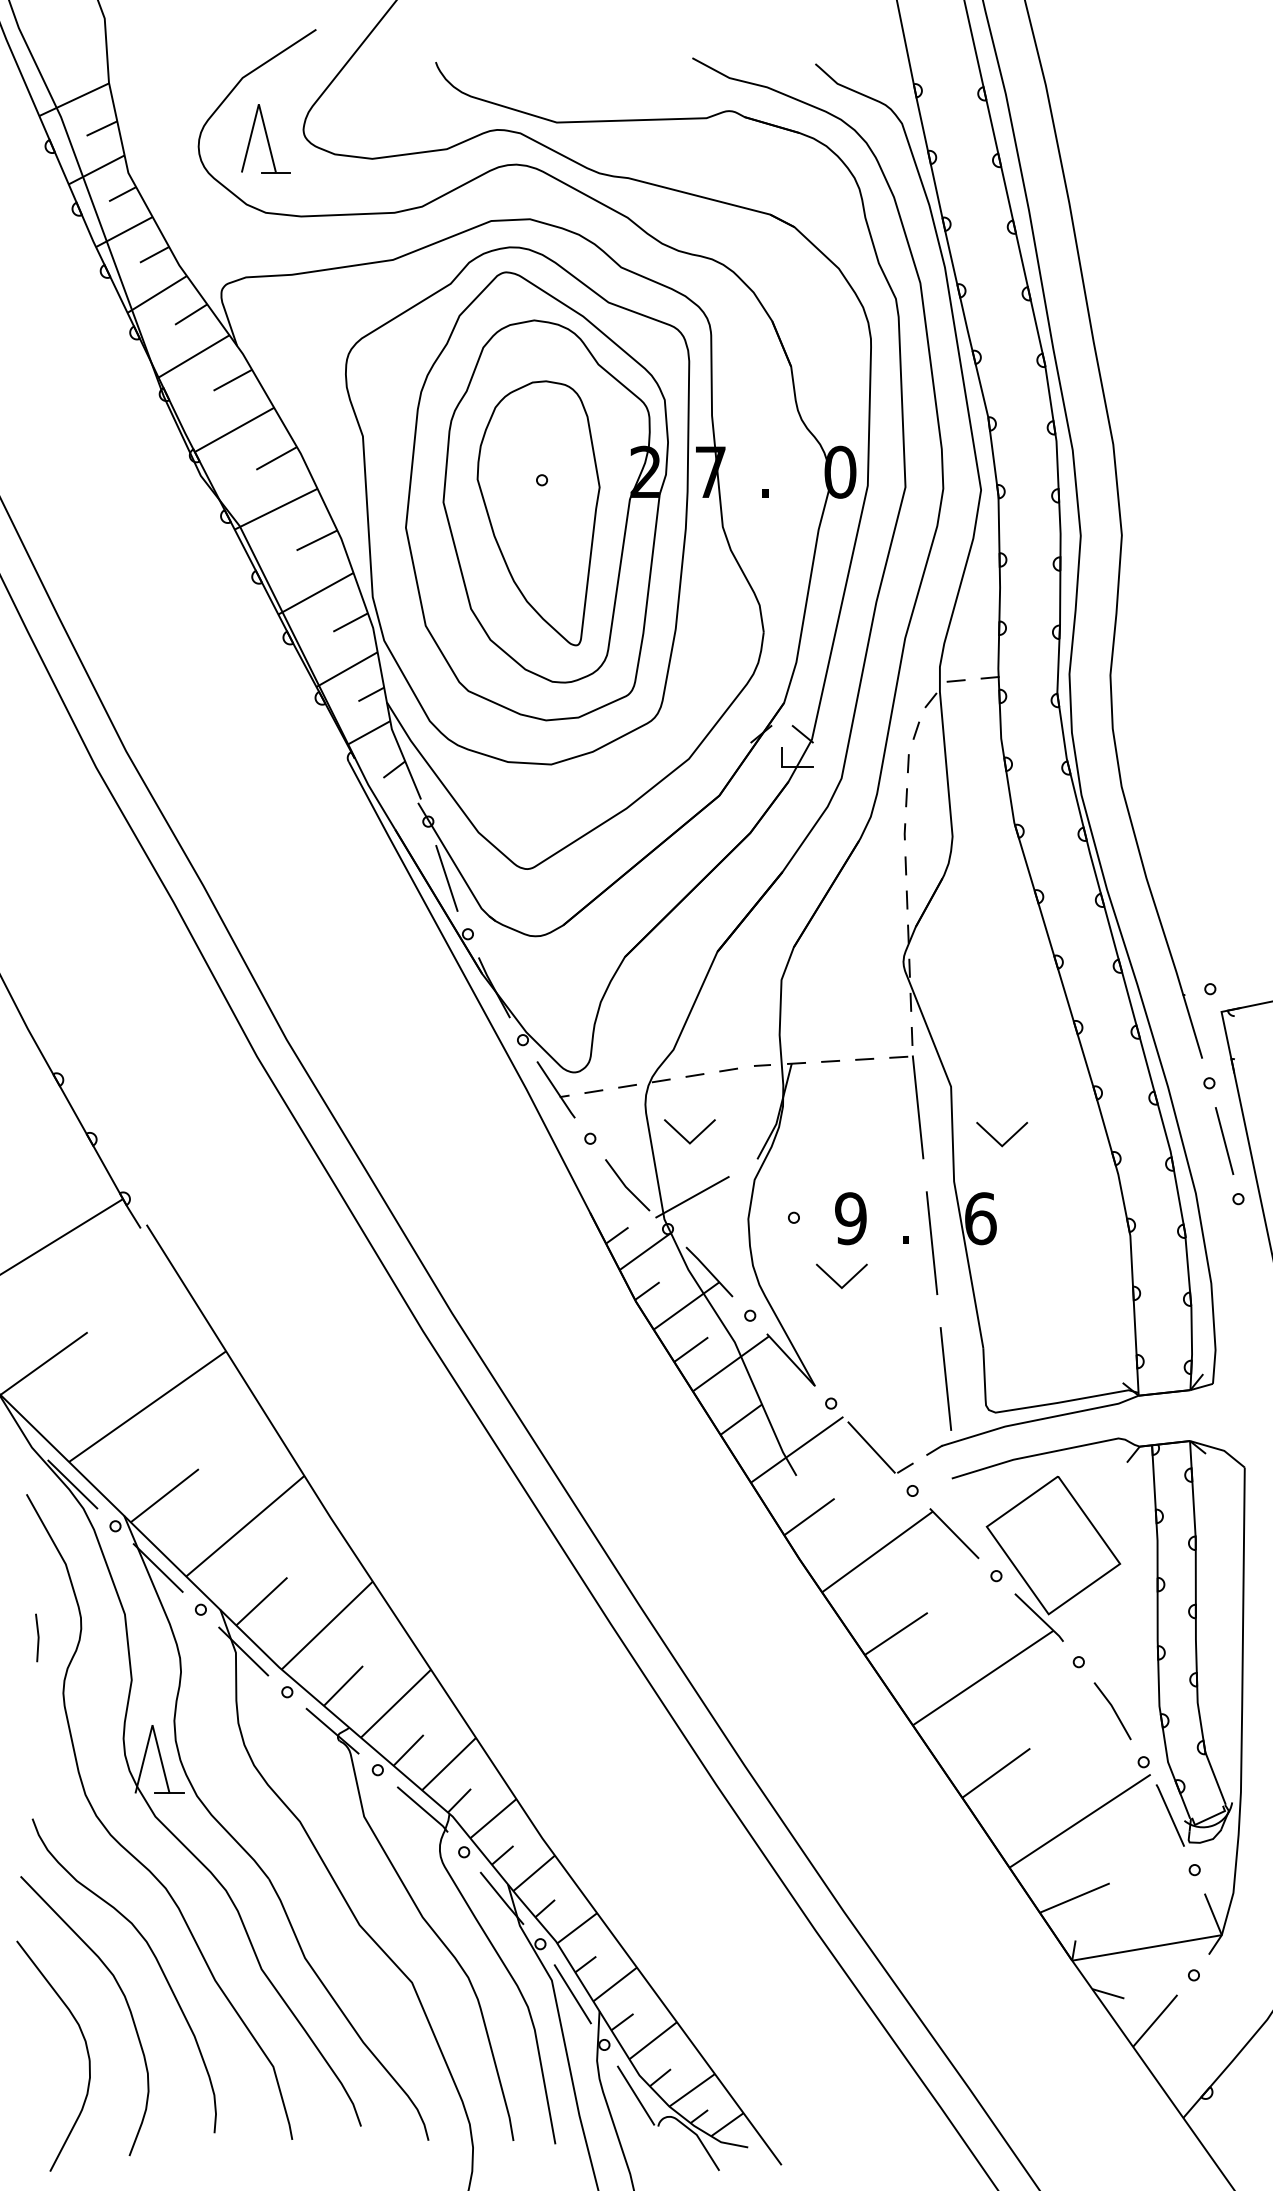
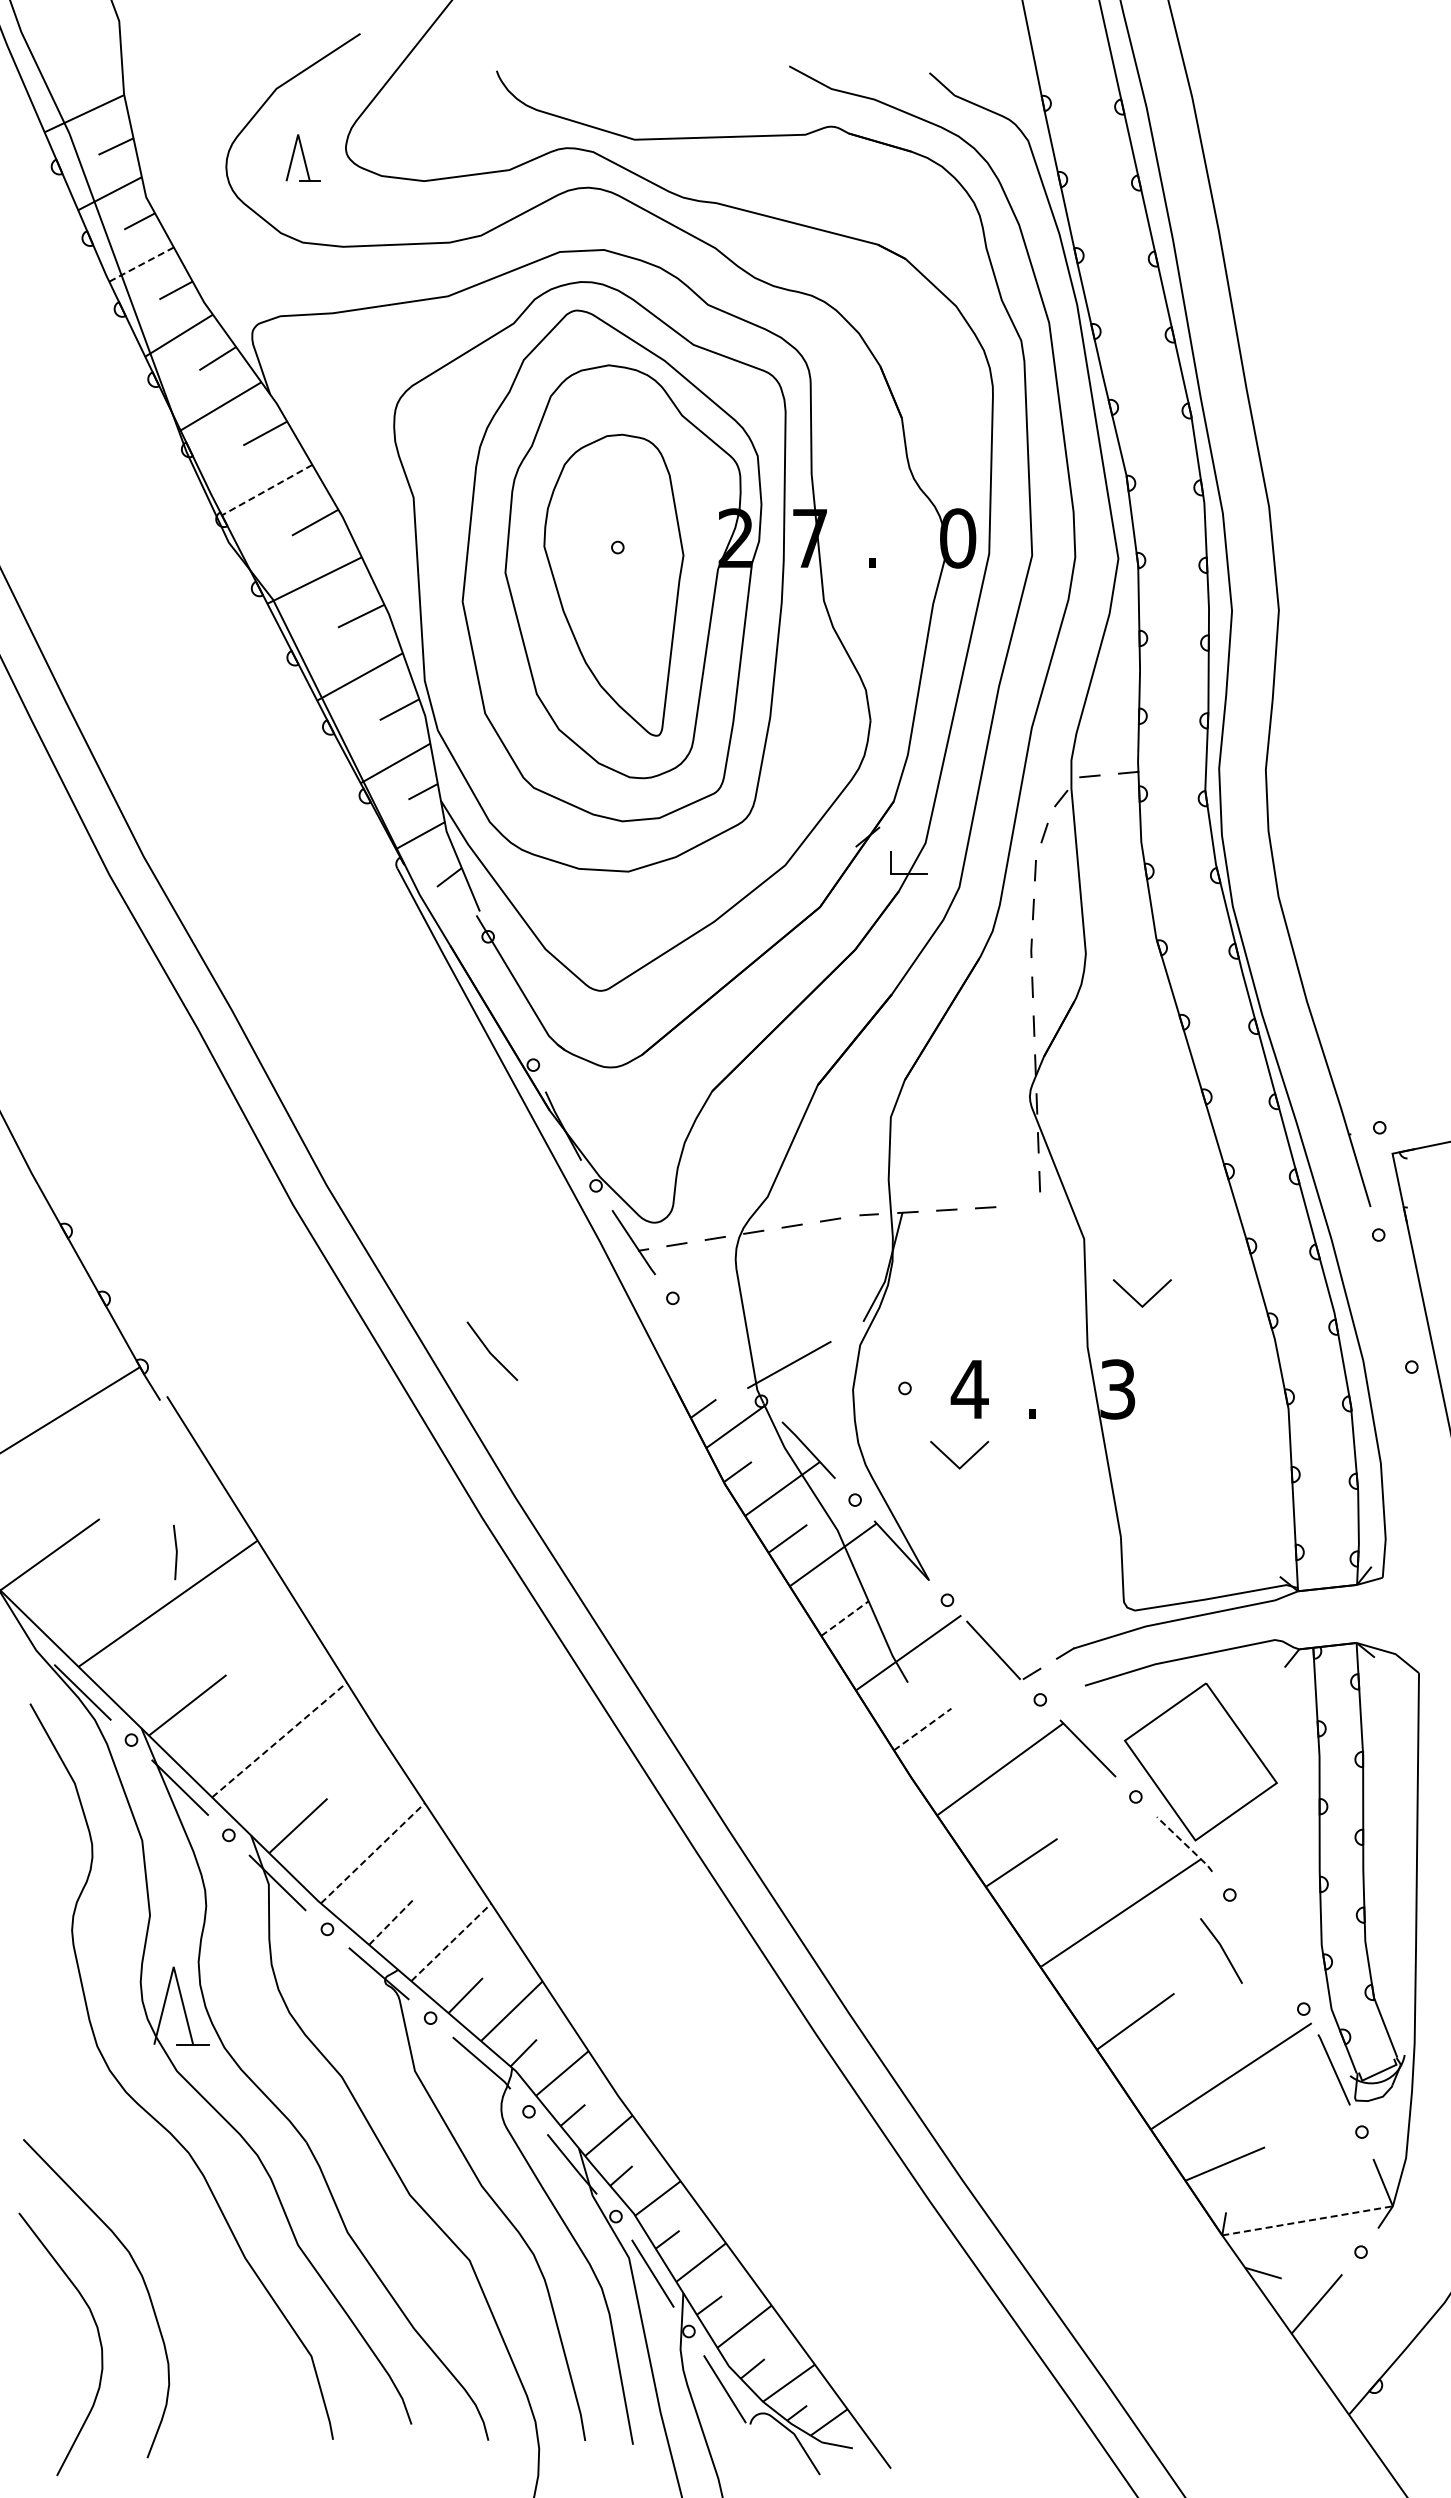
part: (265, 138) -> (302, 157), size x0.6
line: (124, 231) -> (141, 264), solid -> dashed
line: (234, 430) -> (267, 490), solid -> dashed
line: (802, 733) -> (914, 836), removed
line: (447, 878) -> (509, 1001), removed
part: (917, 1107) -> (1045, 1262), removed
line: (683, 1136) -> (779, 1295), removed
line: (1224, 1140) -> (1395, 1300), removed
line: (625, 1185) -> (490, 1351), moved
text: (850, 1218) -> (969, 1389), 9 -> 4
text: (981, 1218) -> (1118, 1389), 6 -> 3
line: (932, 1243) -> (1062, 1417), removed
line: (946, 1379) -> (1078, 1572), removed
line: (741, 1419) -> (845, 1618), solid -> dashed
line: (810, 1516) -> (923, 1729), solid -> dashed
line: (245, 1525) -> (279, 1739), solid -> dashed
line: (1039, 1617) -> (1185, 1844), solid -> dashed
line: (327, 1625) -> (373, 1853), solid -> dashed
line: (38, 1637) -> (176, 1552), moved
line: (343, 1686) -> (391, 1922), solid -> dashed
line: (396, 1703) -> (451, 1942), solid -> dashed
line: (1112, 1709) -> (1221, 1949), moved
line: (1146, 1947) -> (1307, 2220), solid -> dashed
curve: (155, 1959) -> (177, 2234), removed

